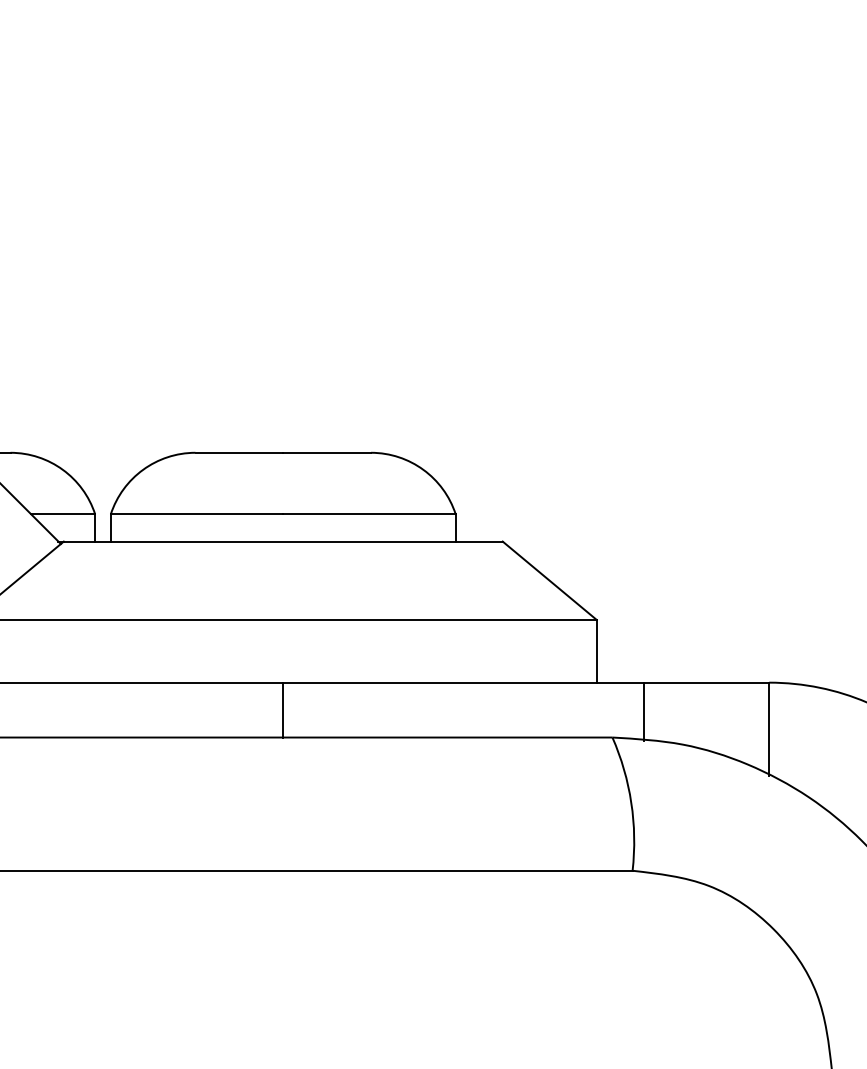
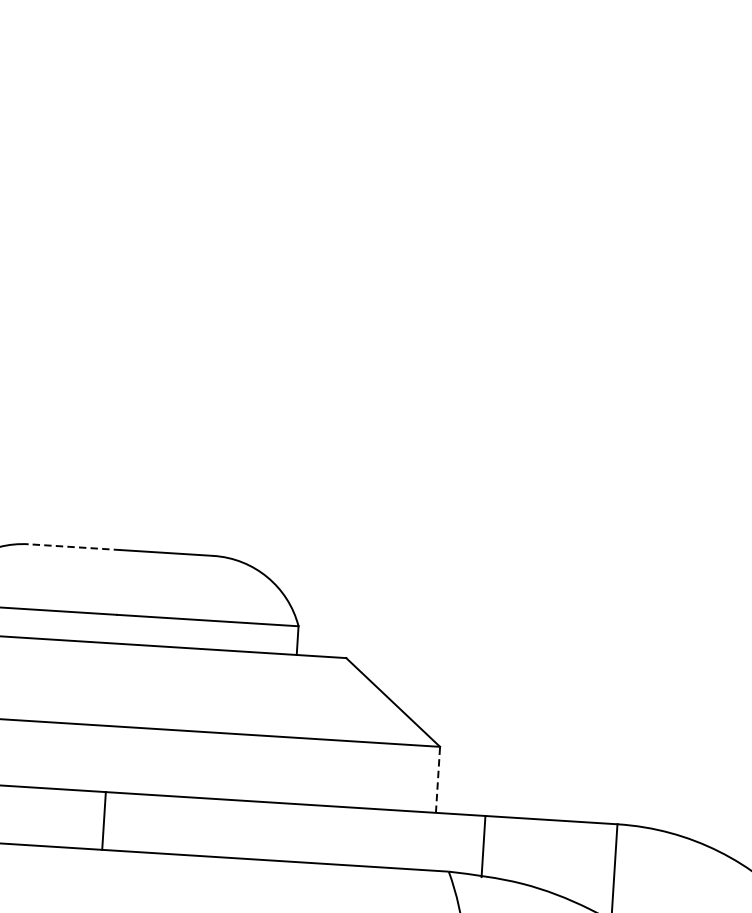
line: (239, 452) -> (75, 546), solid -> dashed
line: (596, 650) -> (437, 778), solid -> dashed

